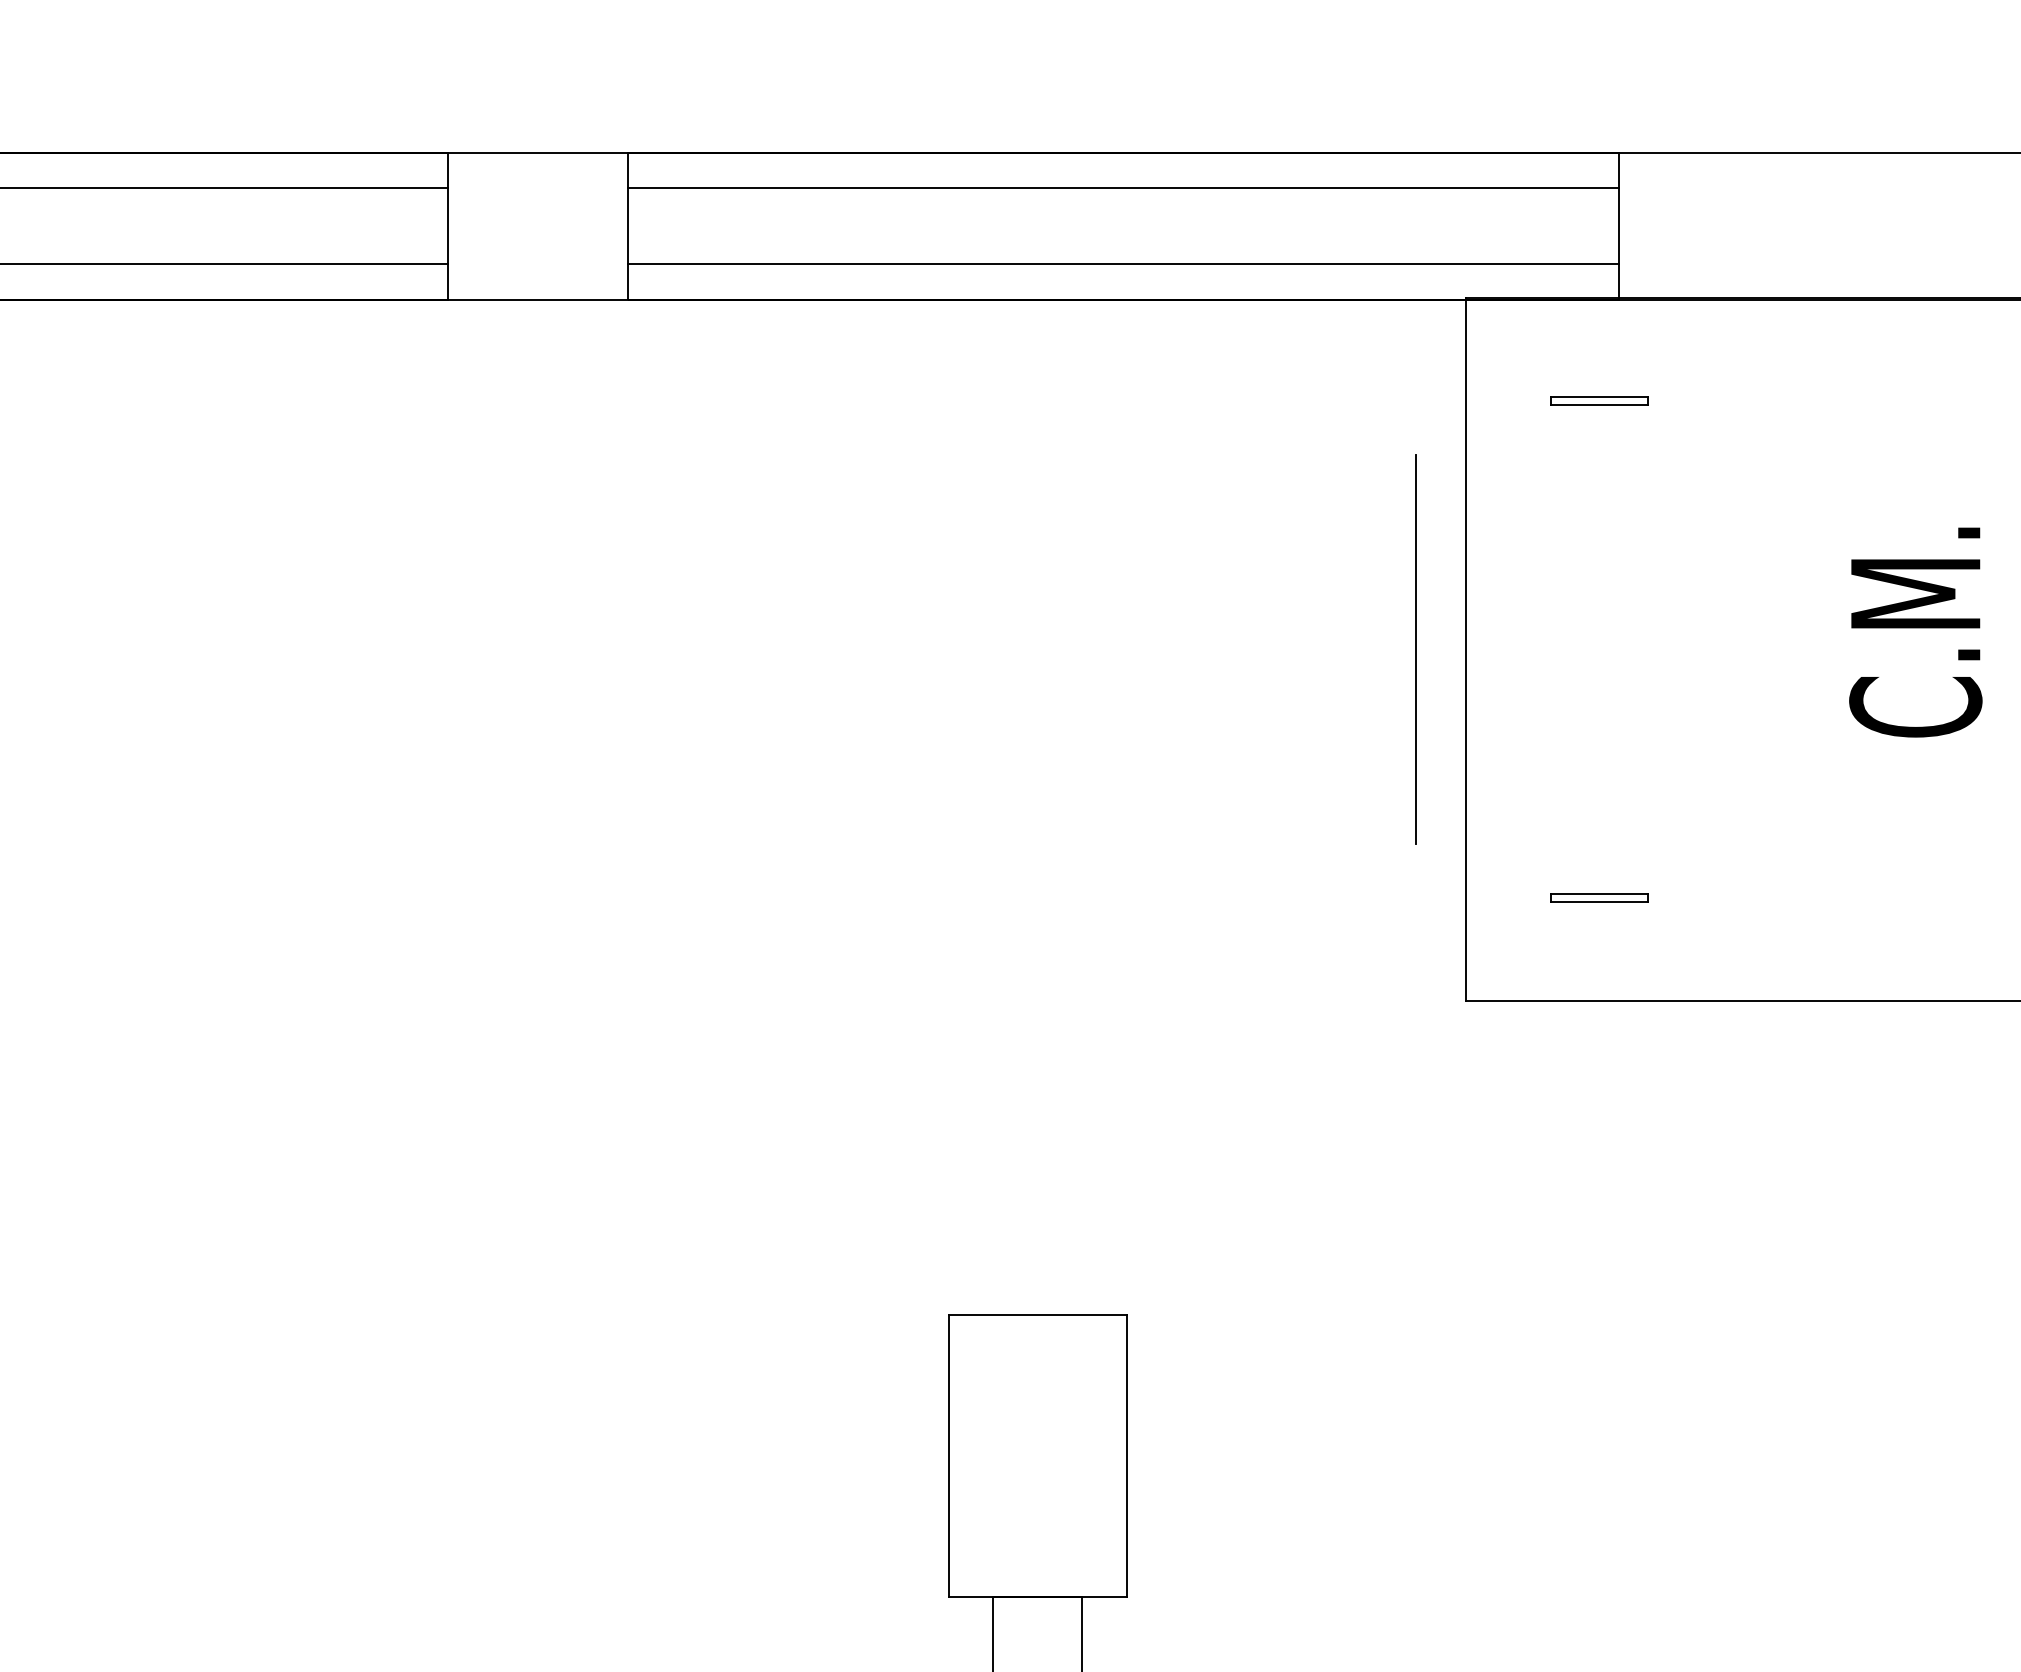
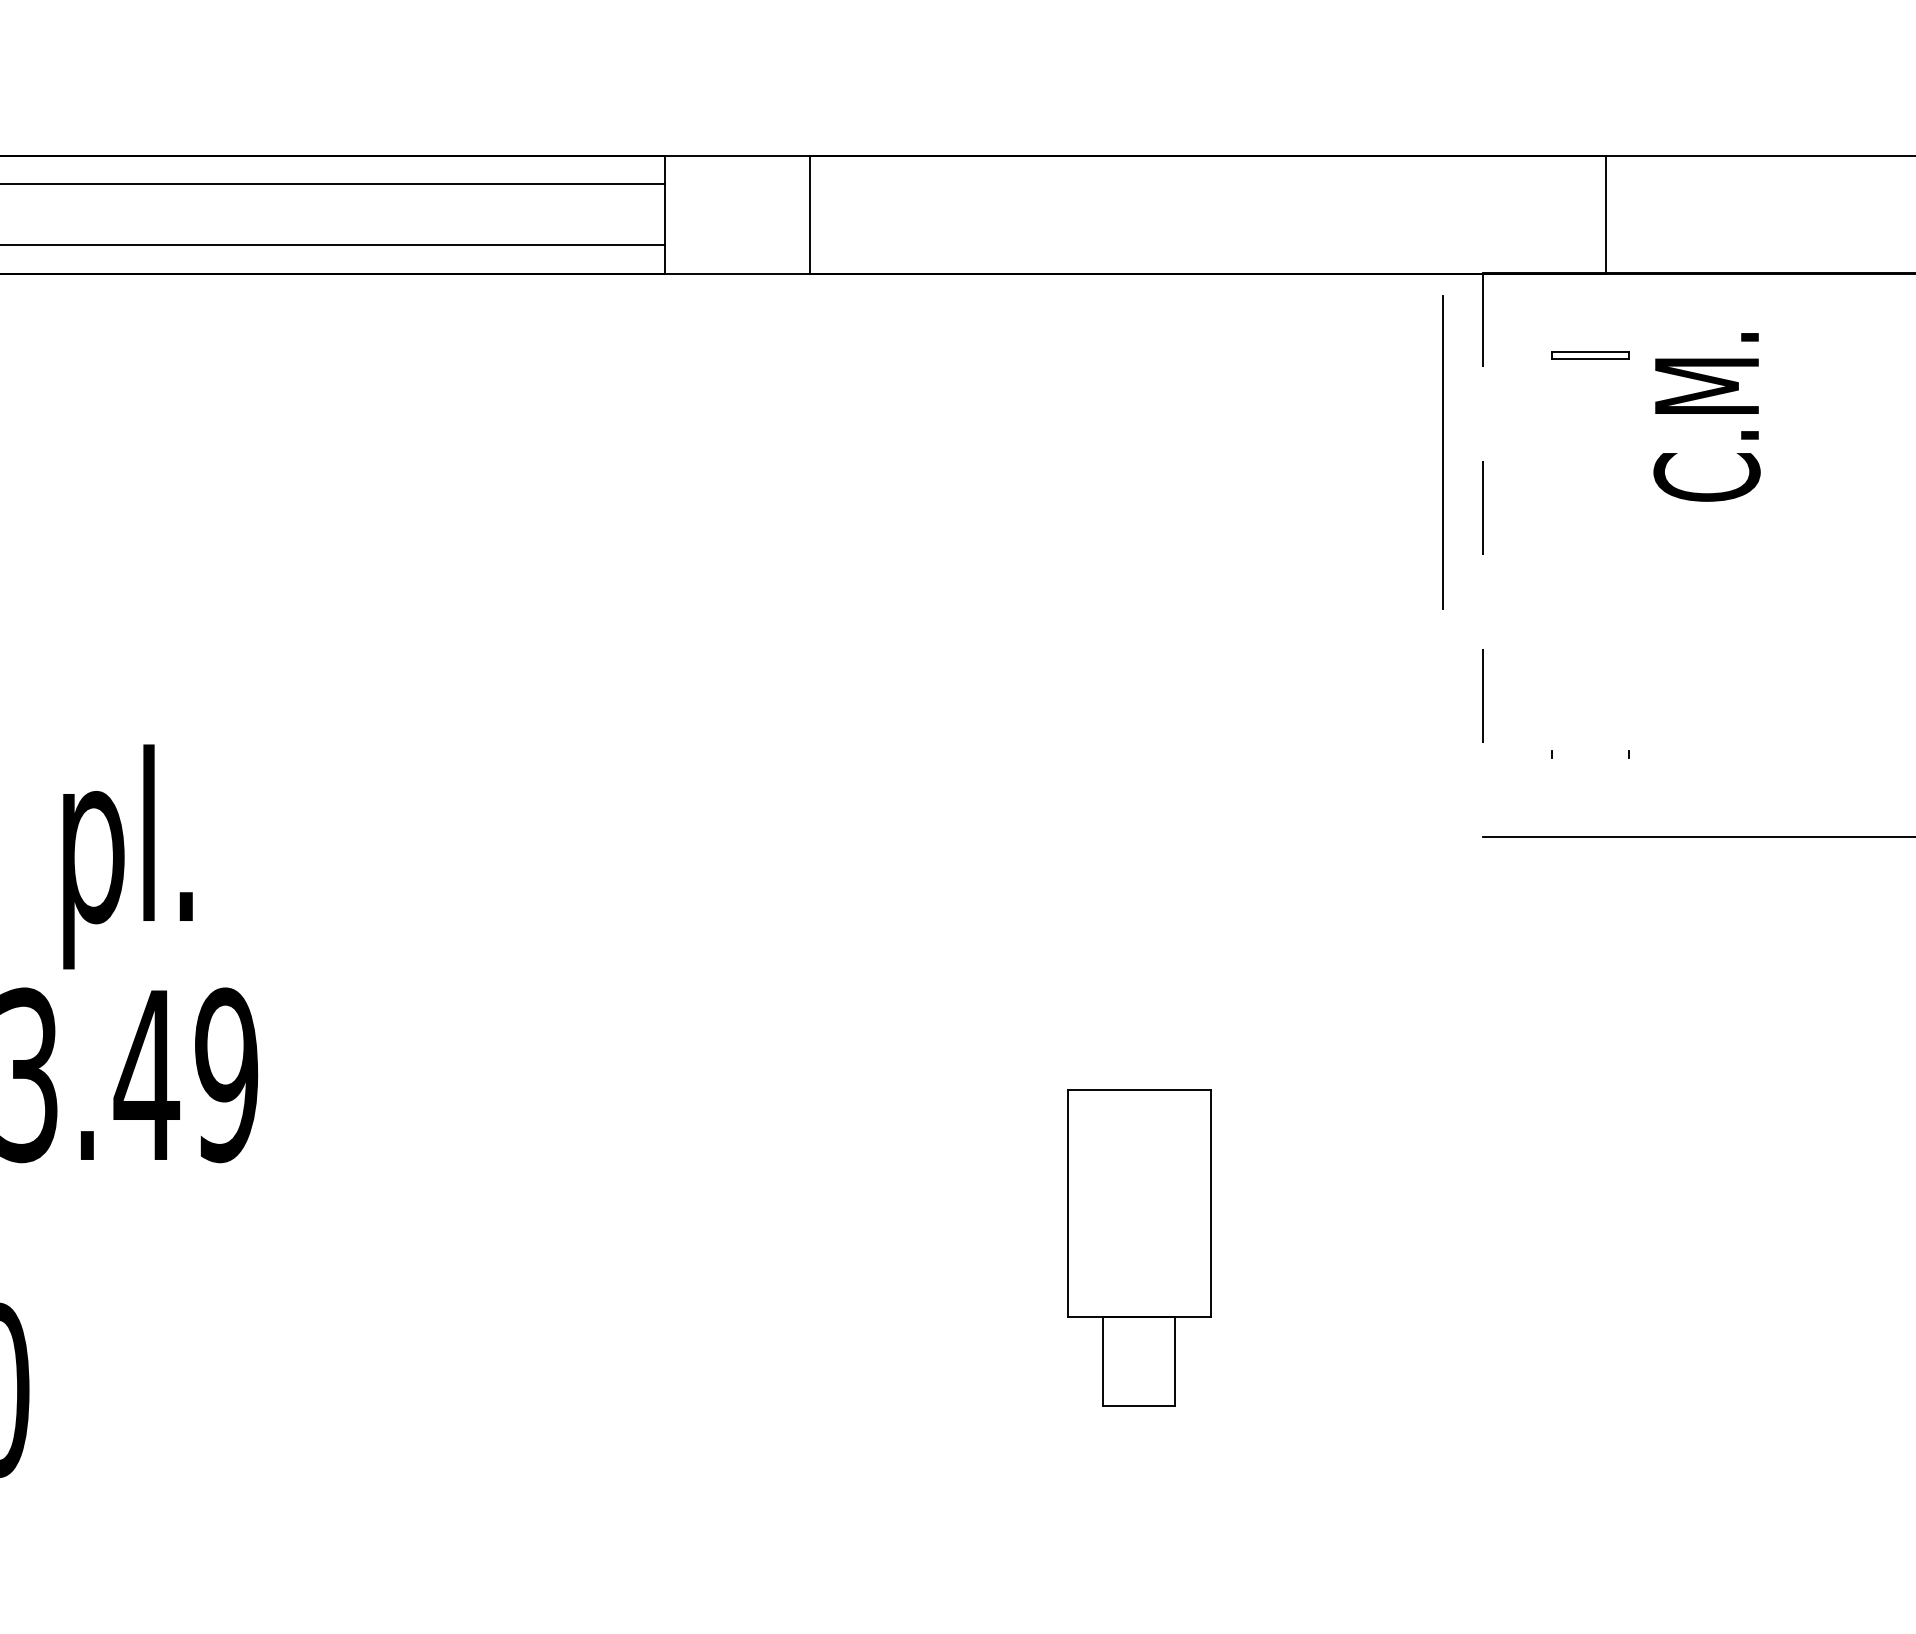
line: (1122, 188) -> (1207, 184), removed
line: (1122, 264) -> (1207, 245), removed
text: (1915, 632) -> (1706, 417), moved
line: (1415, 650) -> (1442, 452), moved
line: (1466, 650) -> (1483, 555), solid -> dashed
line: (1599, 893) -> (1590, 751), removed
line: (1599, 901) -> (1590, 757), removed

